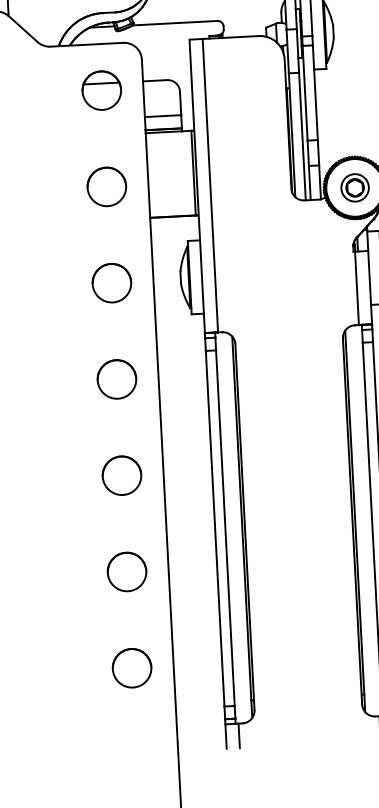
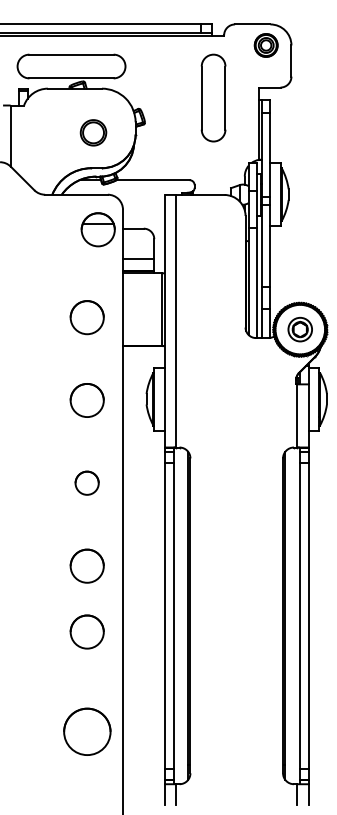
part: (100, 90) -> (97, 229), moved
circle: (116, 378) -> (86, 482), size x0.7
circle: (126, 571) -> (86, 631), moved
circle: (131, 667) -> (86, 731), size x1.4

